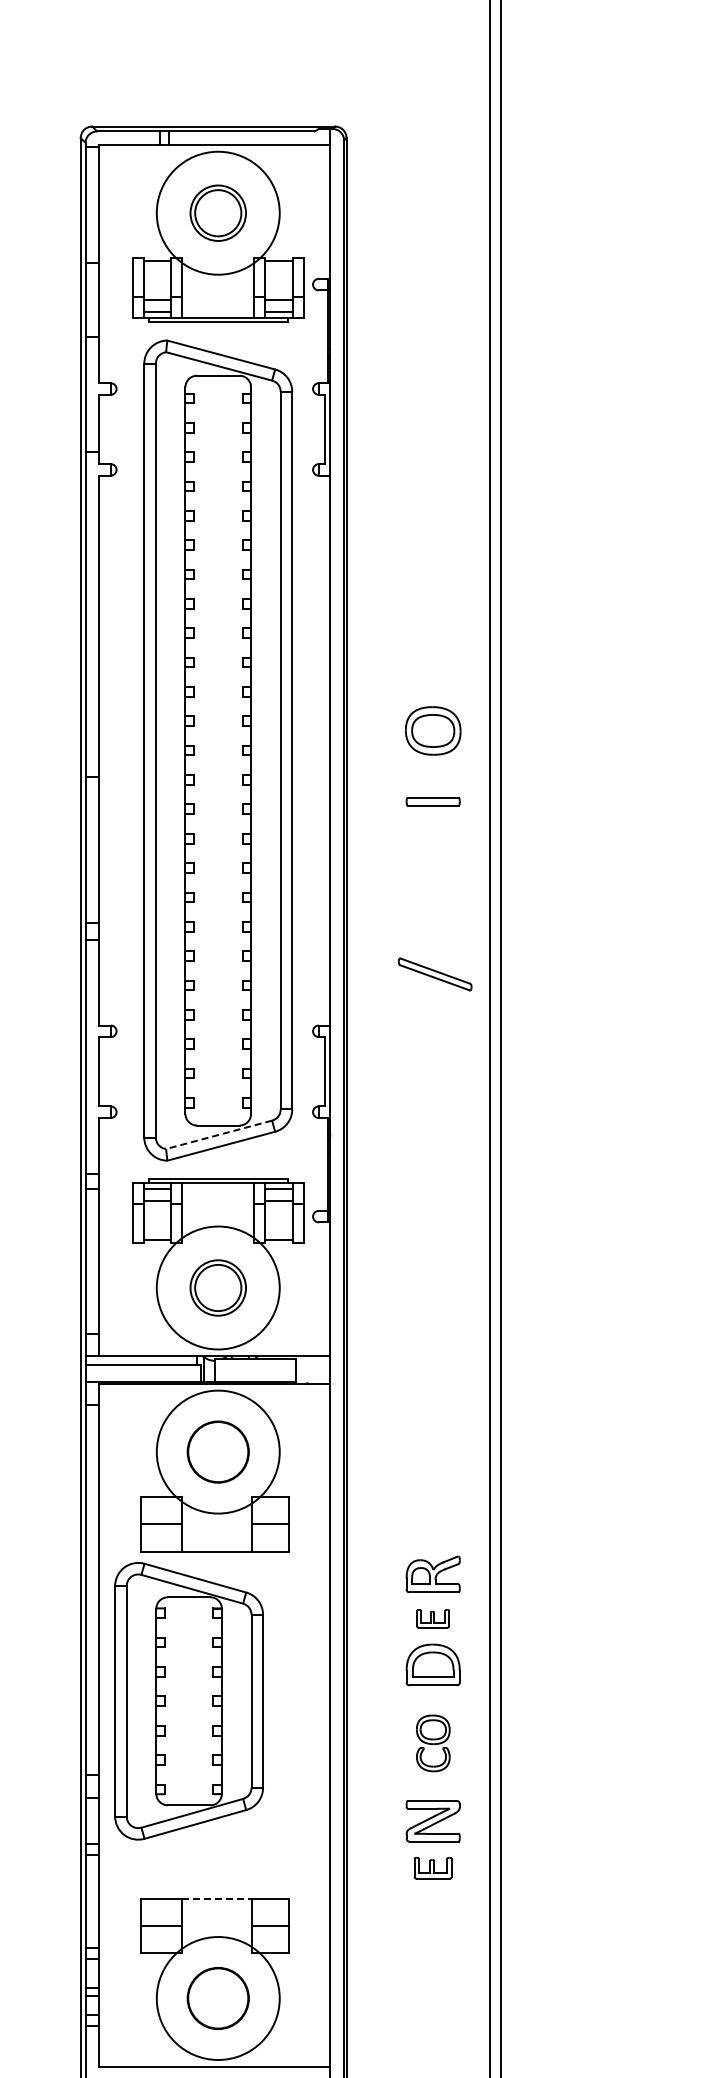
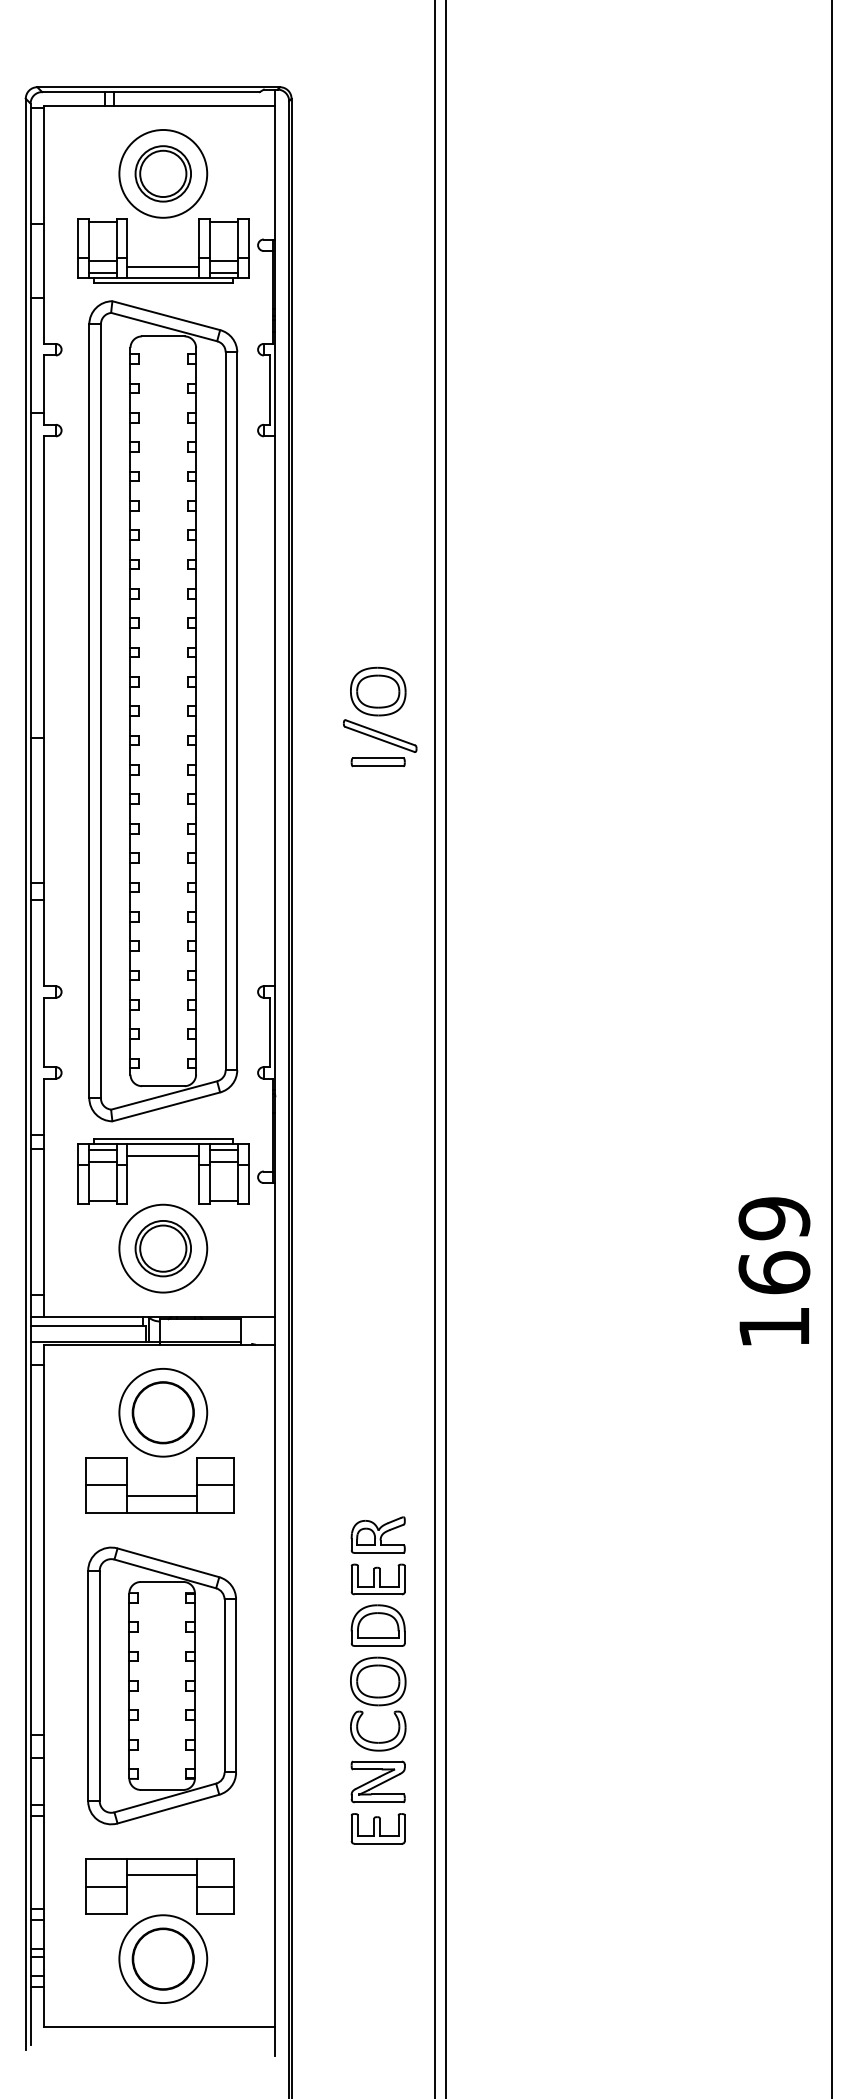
circle: (218, 212) -> (163, 173), size x0.71
line: (218, 305) -> (163, 266), added
part: (435, 973) -> (380, 735), moved
line: (219, 1134) -> (164, 1095), dashed -> solid
line: (218, 1194) -> (163, 1155), added
circle: (218, 1287) -> (163, 1248), size x0.71
circle: (218, 1451) -> (163, 1412), size x0.71
line: (216, 1535) -> (161, 1496), added
part: (432, 1618) -> (377, 1579), size x1.67
part: (188, 1700) -> (161, 1685), moved
part: (433, 1742) -> (378, 1703), size x1.67
part: (432, 1867) -> (377, 1828), size x1.43
line: (217, 1898) -> (162, 1859), dashed -> solid
line: (216, 1914) -> (161, 1875), added
circle: (218, 1998) -> (163, 1959), size x0.71

